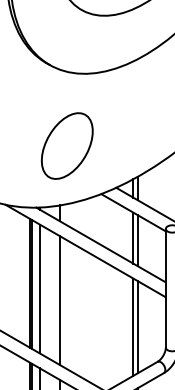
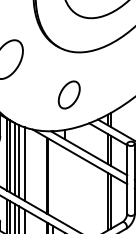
part: (67, 145) -> (69, 94), size x0.7
line: (38, 289) -> (52, 179), removed
line: (61, 301) -> (65, 186), removed

